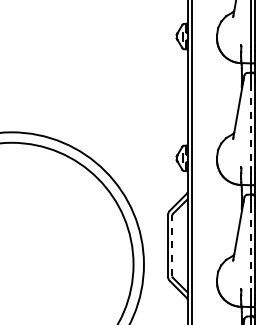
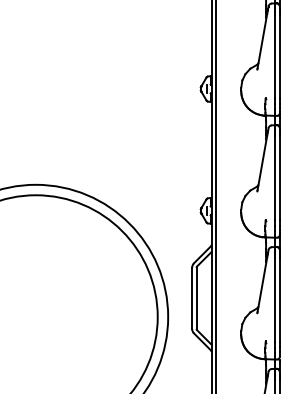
line: (251, 126) -> (275, 178), dashed -> solid
line: (172, 245) -> (196, 297), dashed -> solid
line: (251, 247) -> (275, 299), dashed -> solid

